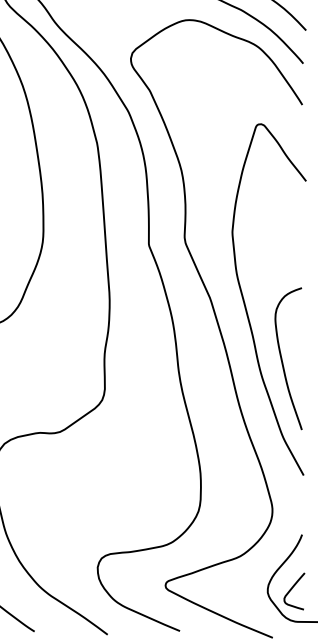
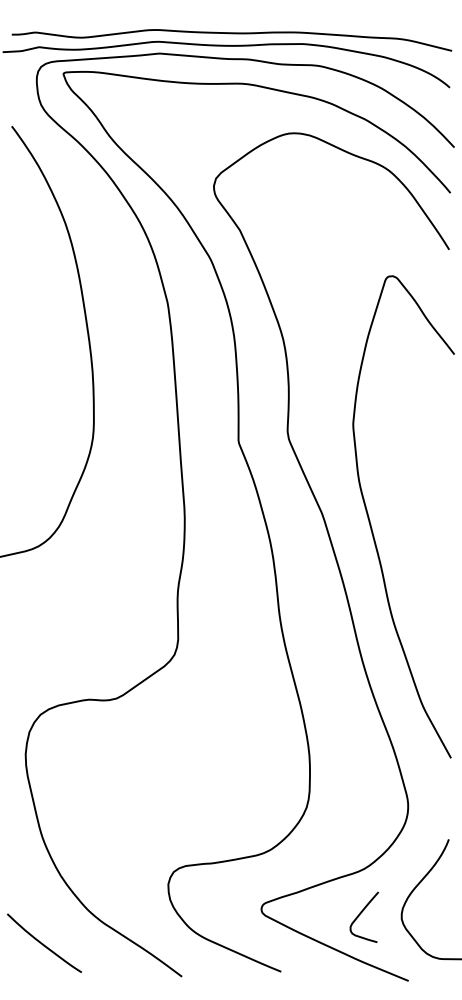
curve: (282, 361) -> (422, 601), removed
curve: (292, 588) -> (361, 913), moved

